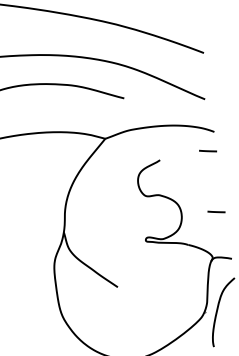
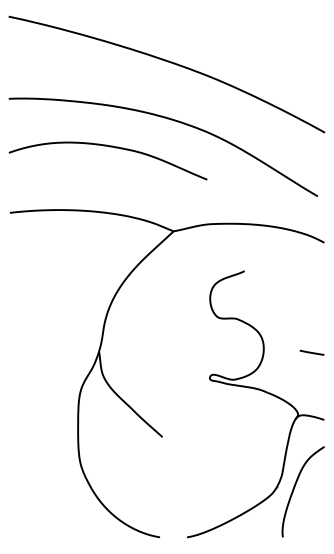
line: (207, 150) -> (311, 267), removed

